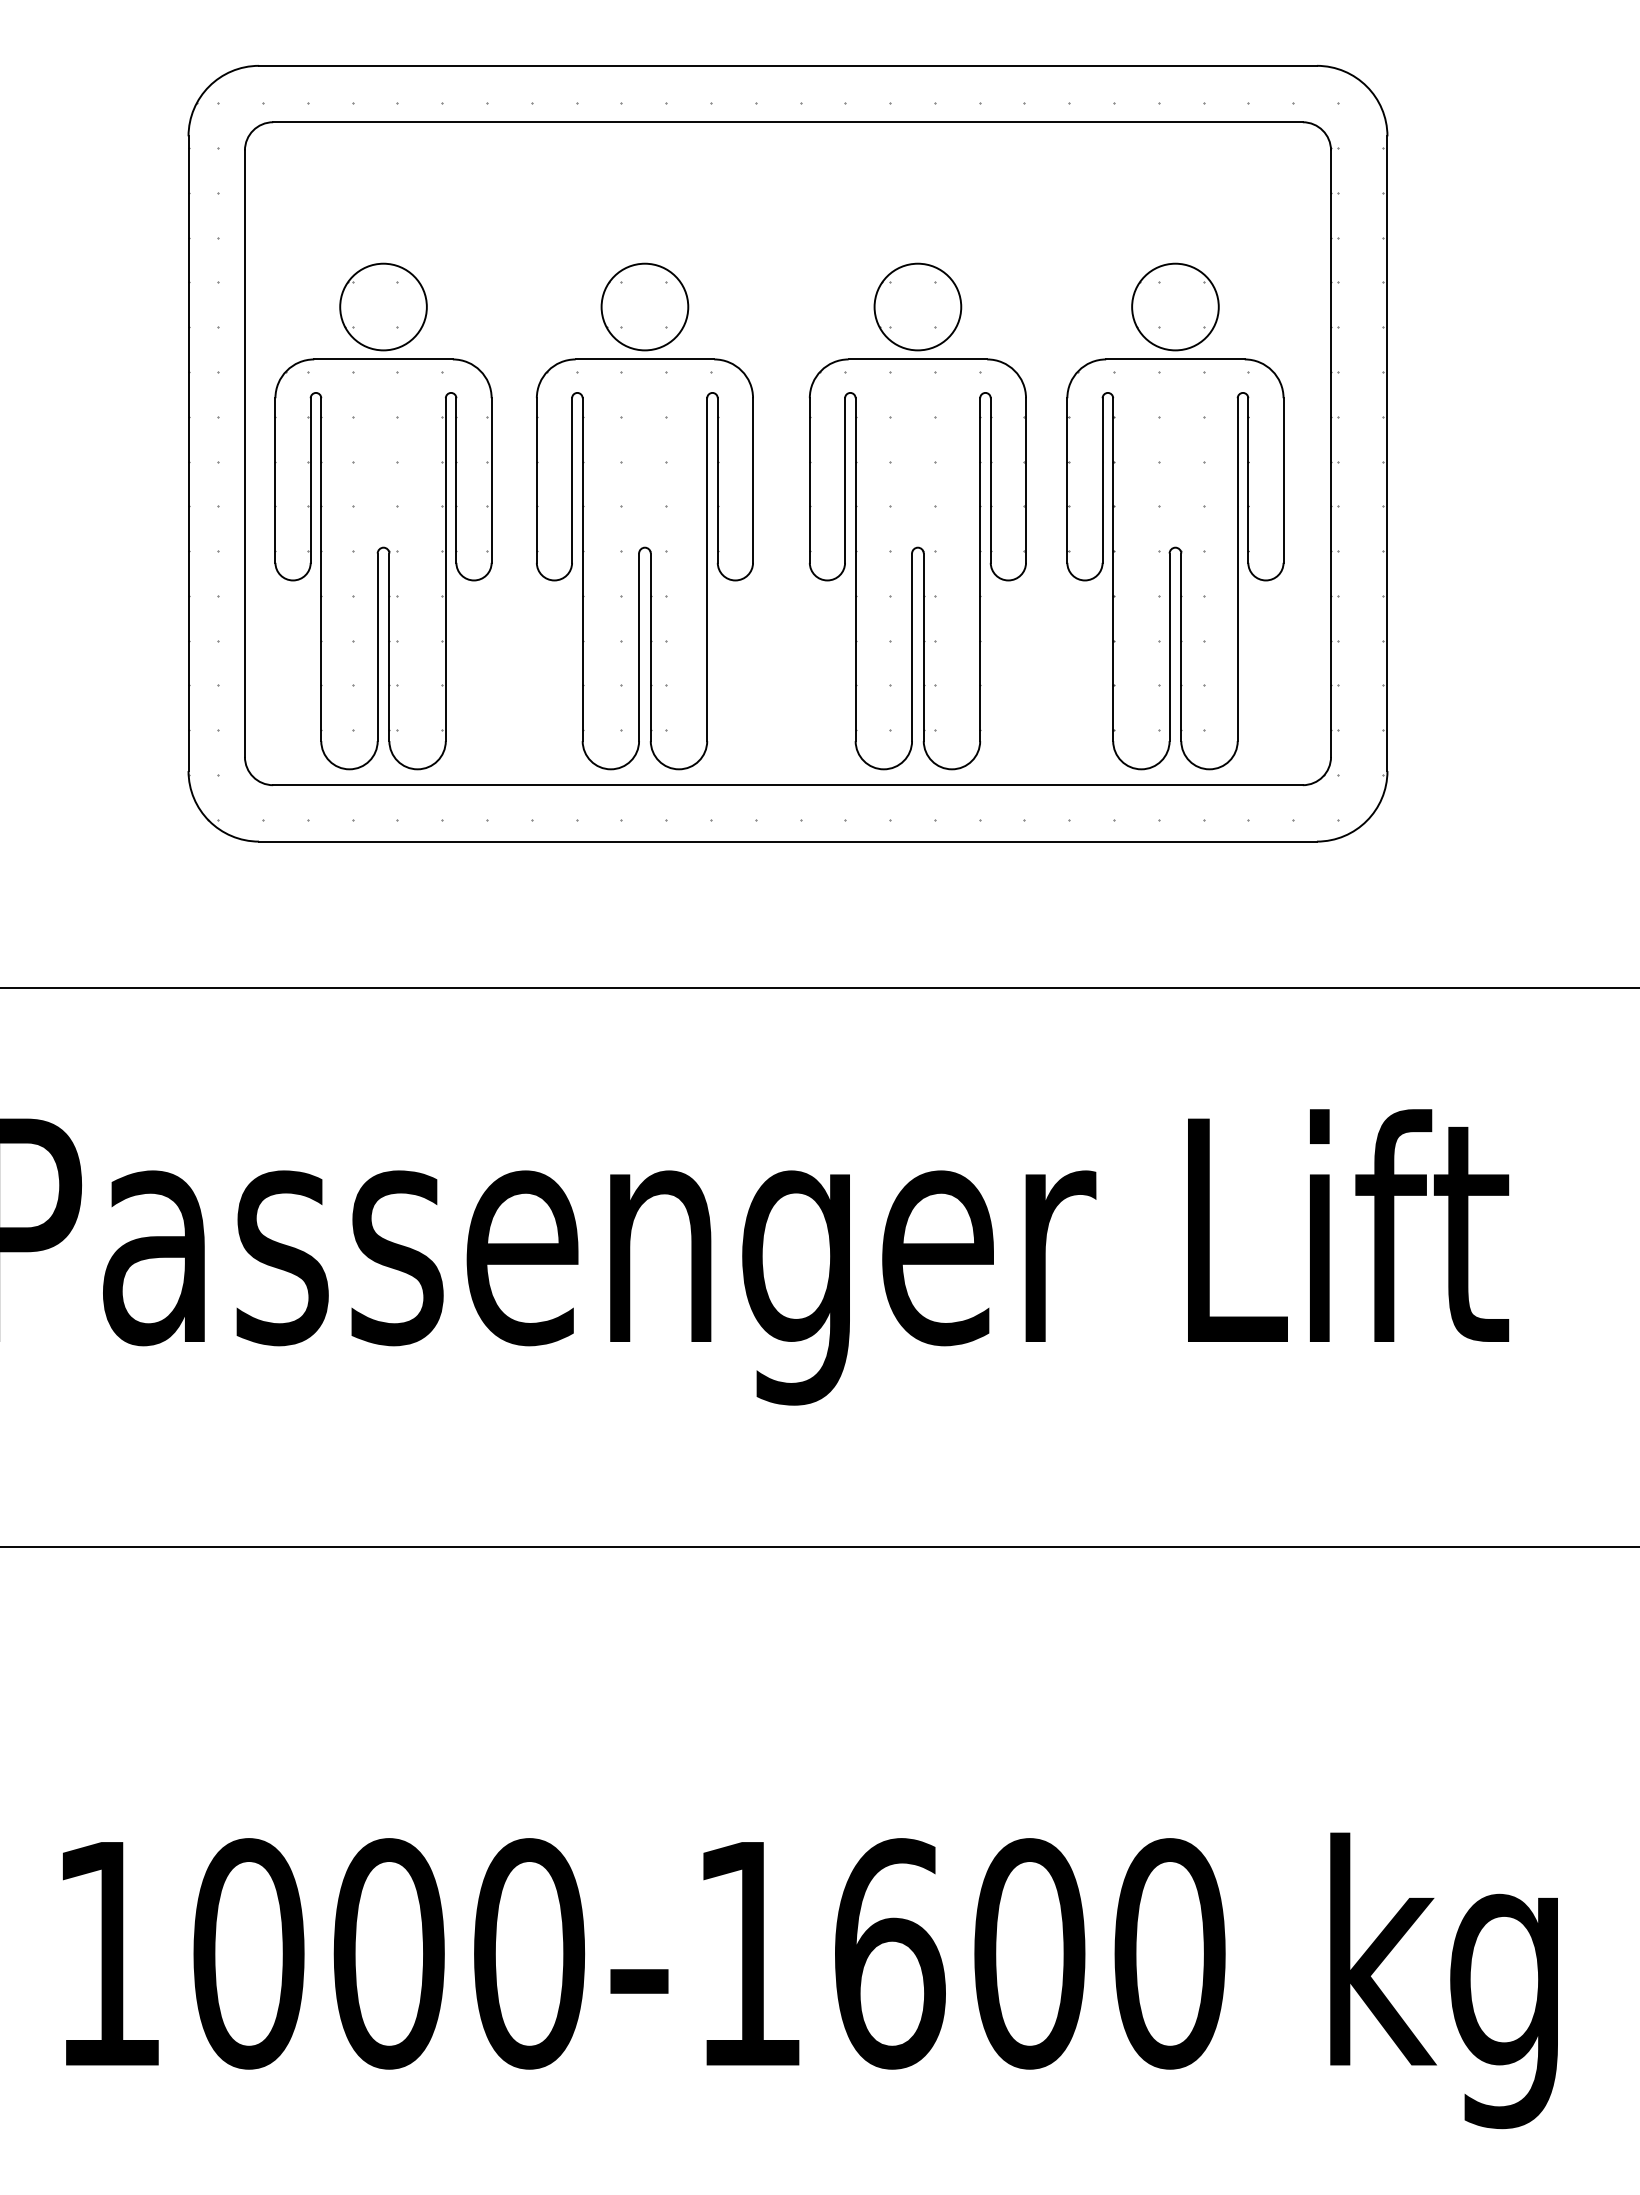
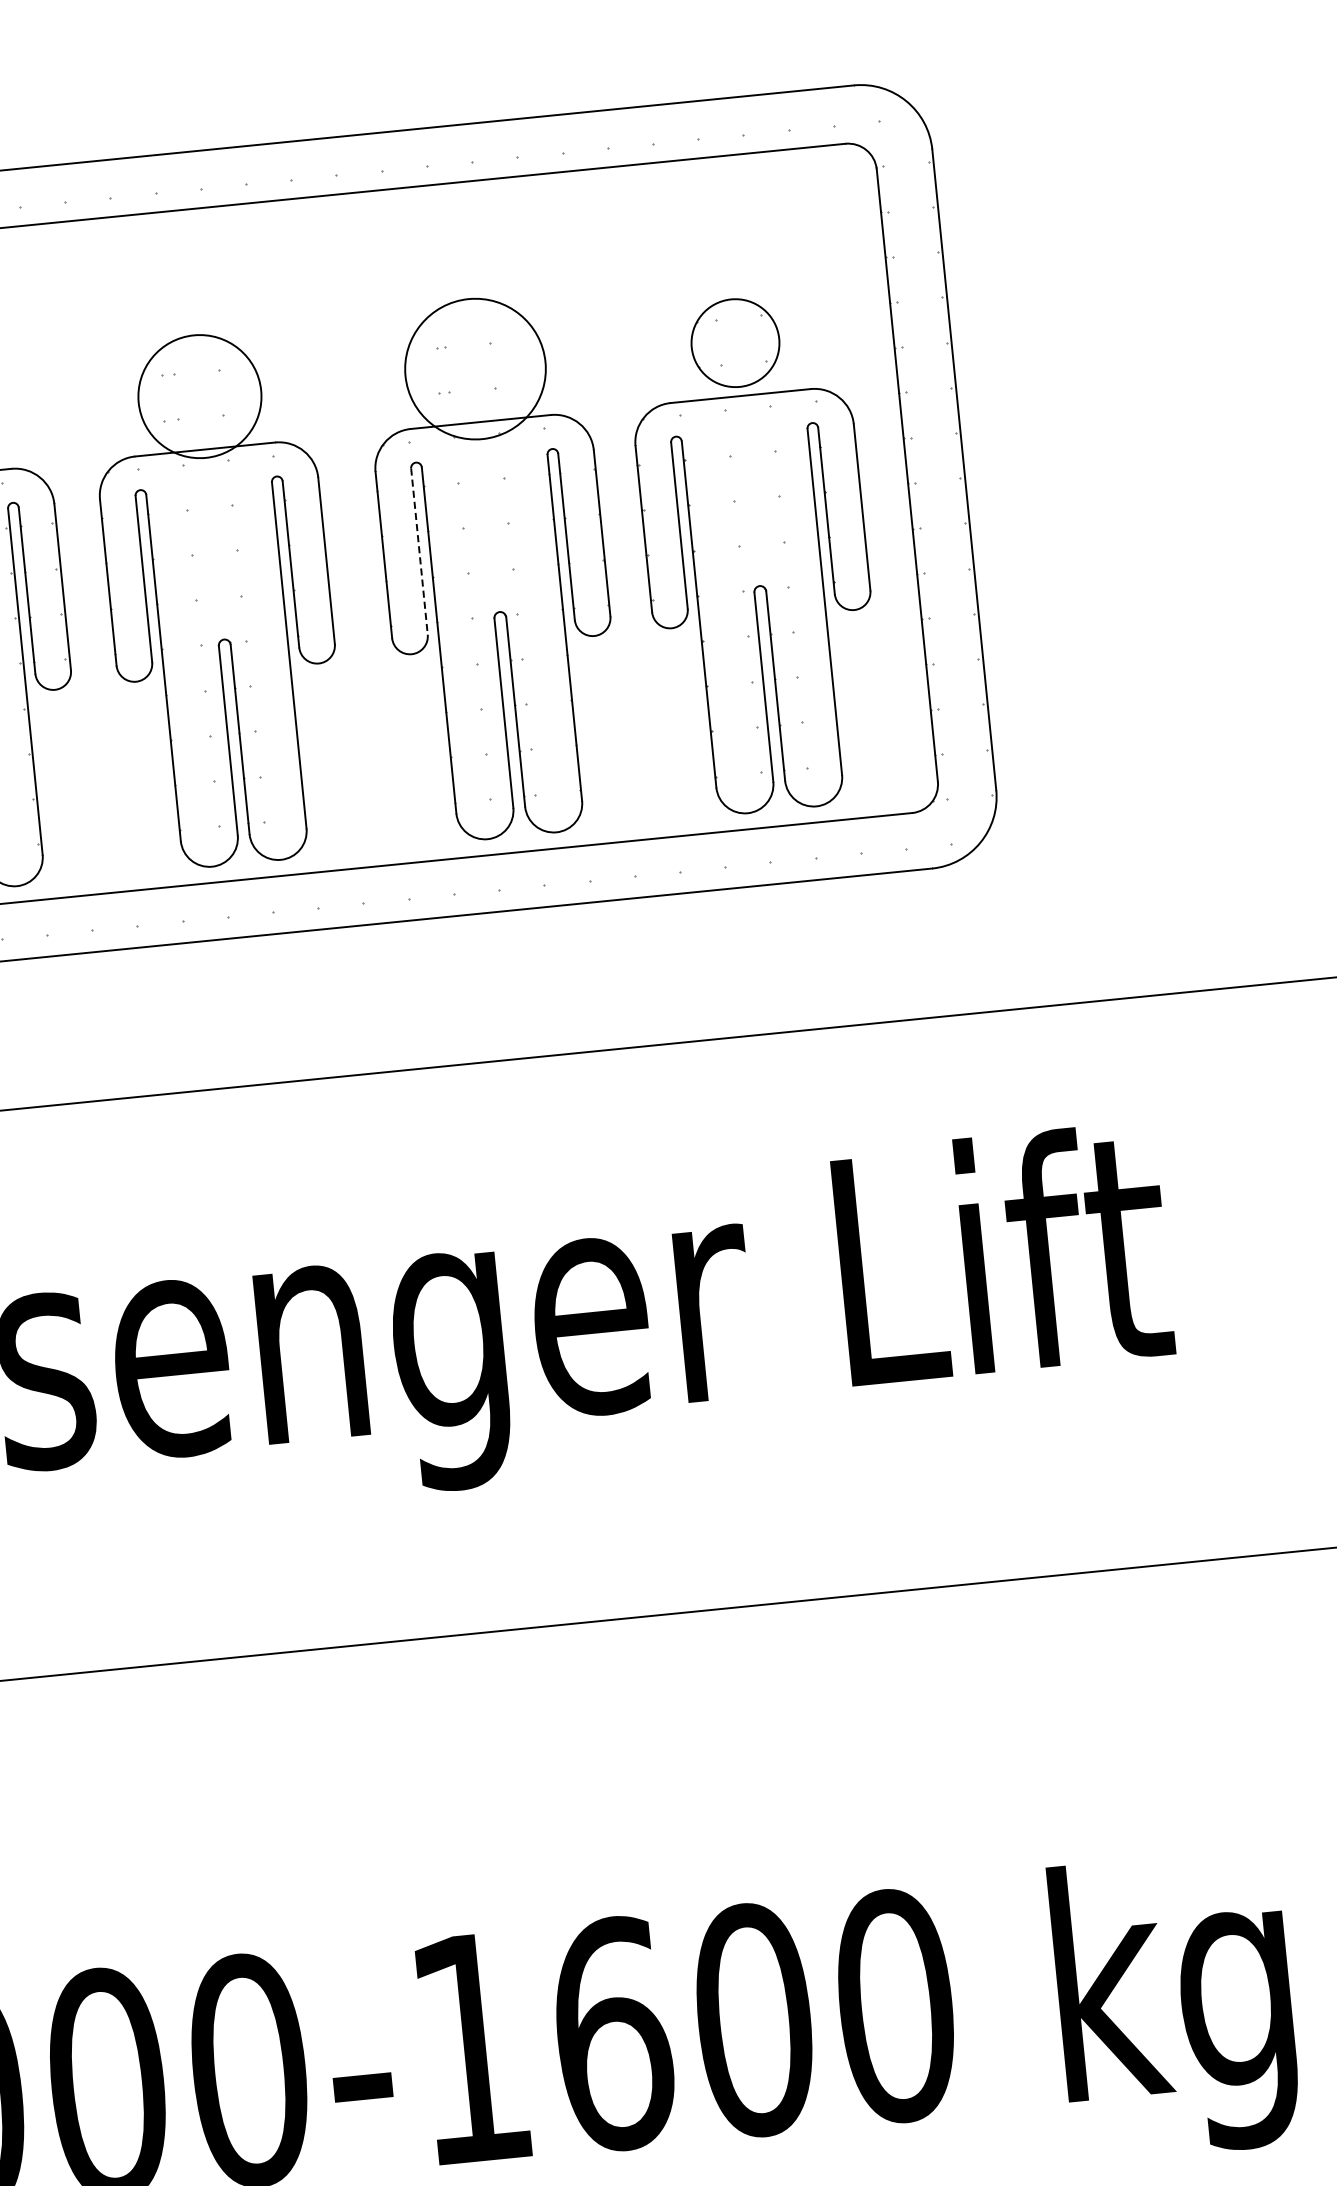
circle: (644, 306) -> (199, 396), size x1.4
circle: (917, 306) -> (475, 368), size x1.6
line: (845, 481) -> (419, 552), solid -> dashed

